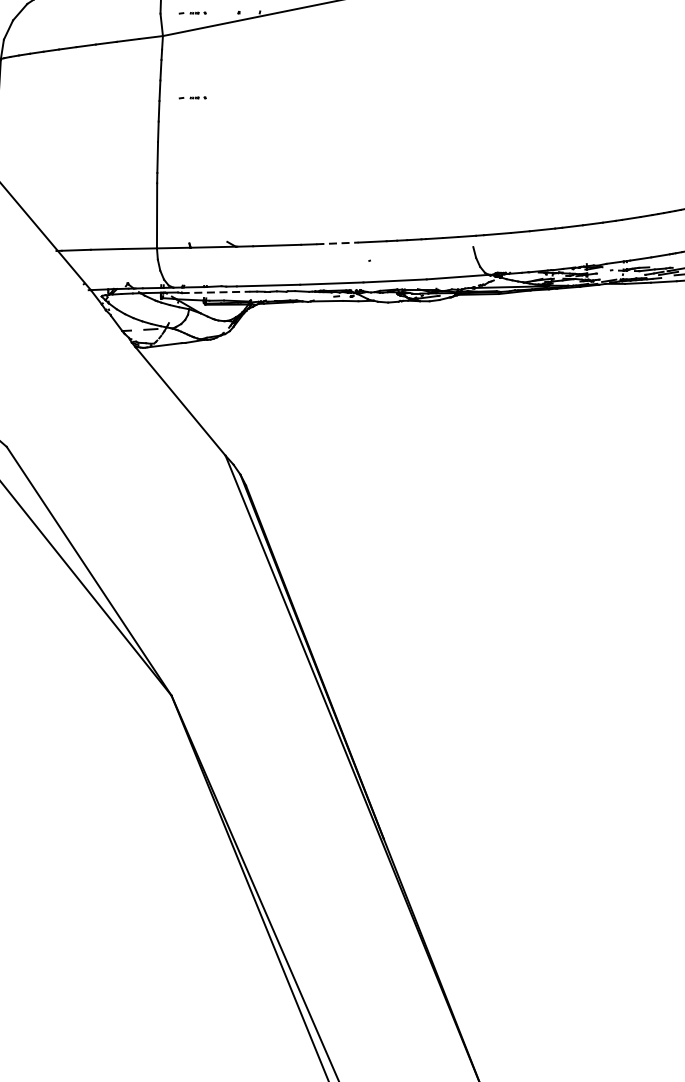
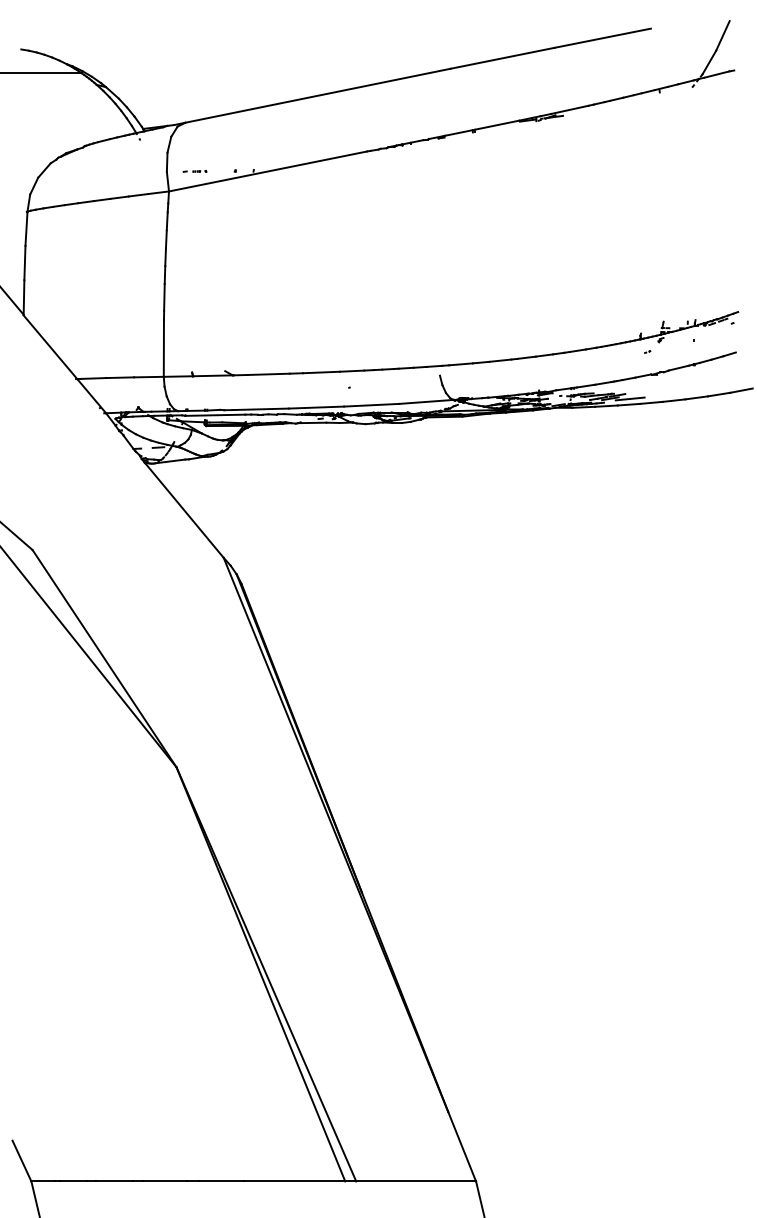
line: (192, 97) -> (194, 245), removed
line: (337, 243) -> (321, 372), dashed -> solid
line: (216, 292) -> (215, 415), dashed -> solid

